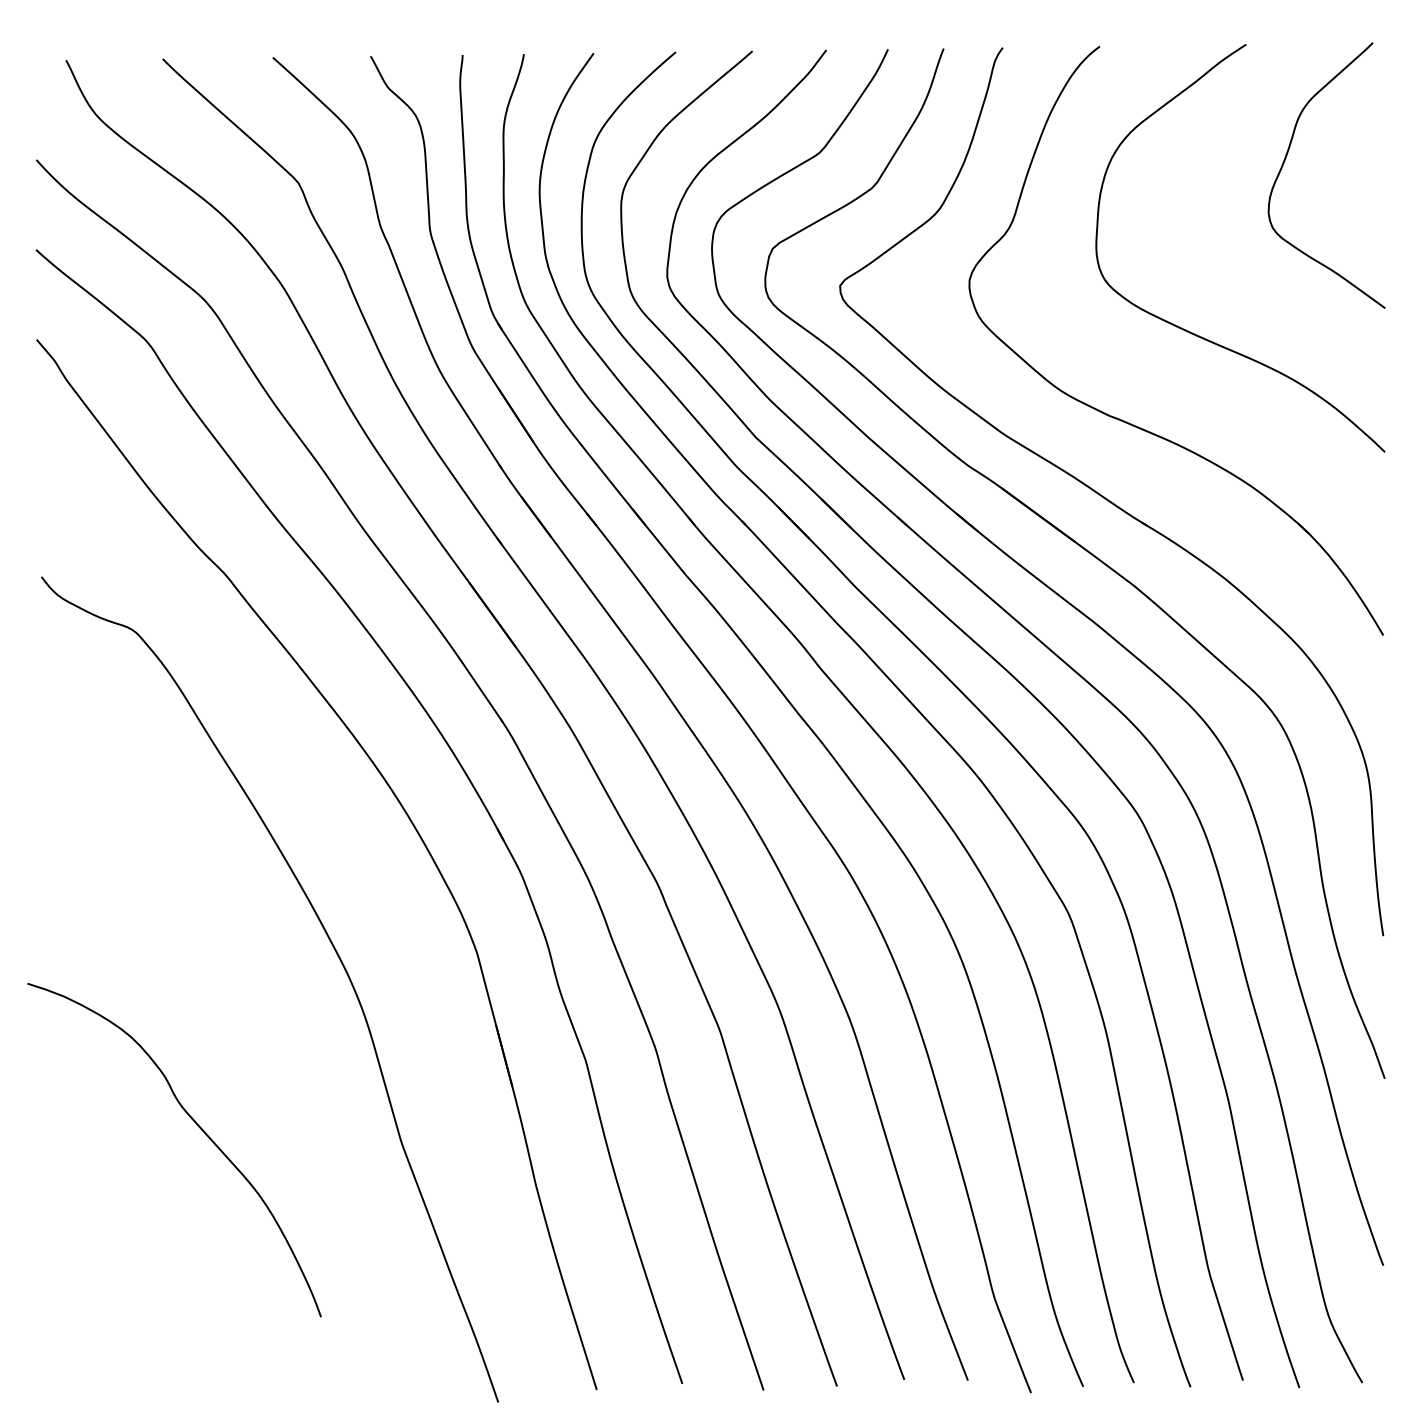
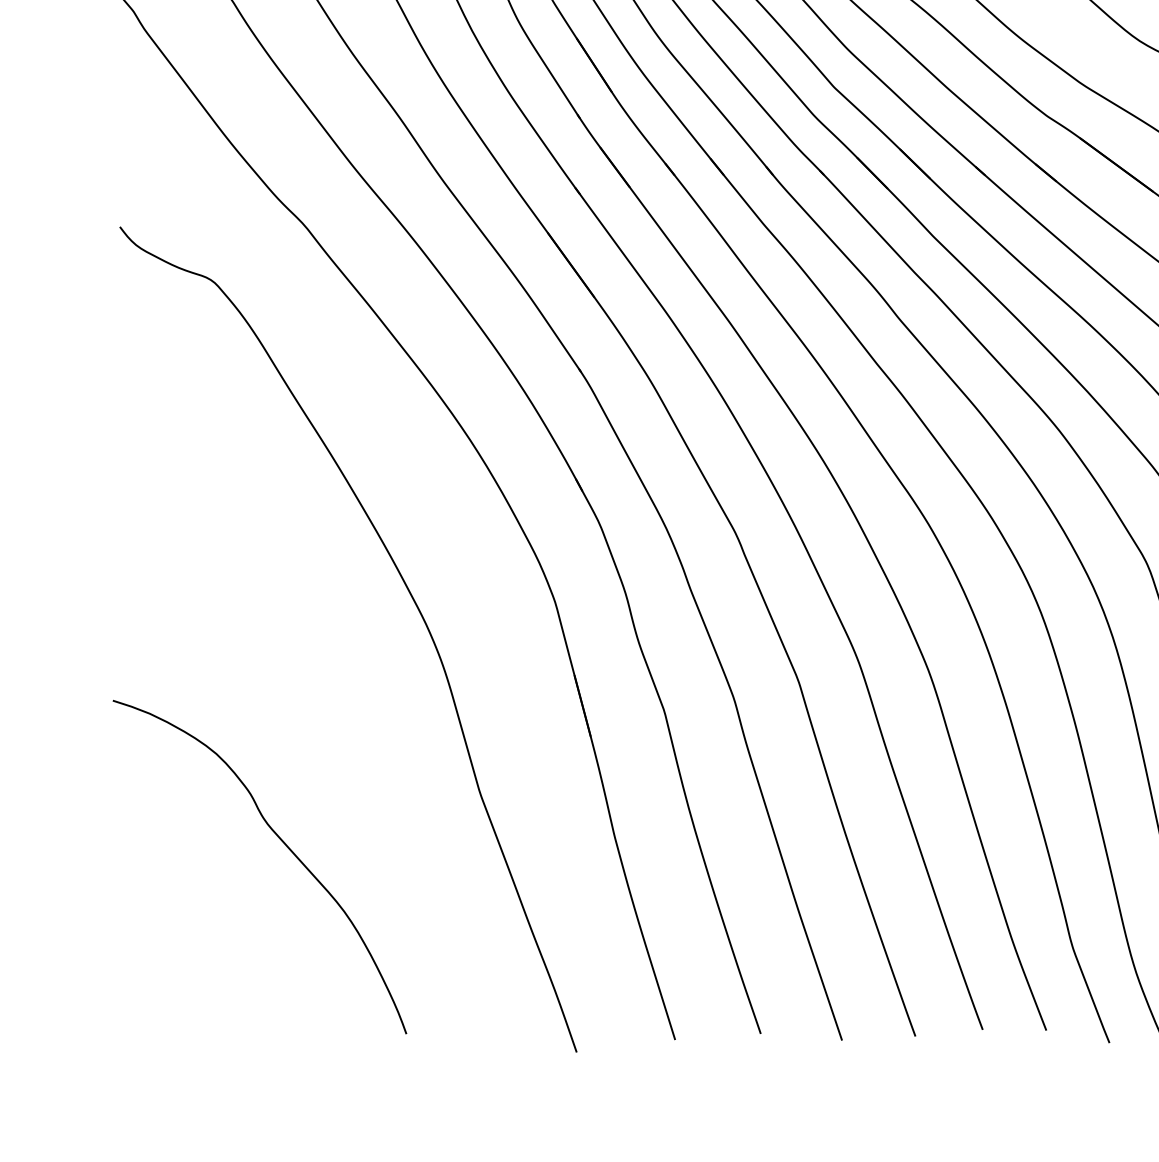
curve: (198, 1127) -> (283, 844), moved

